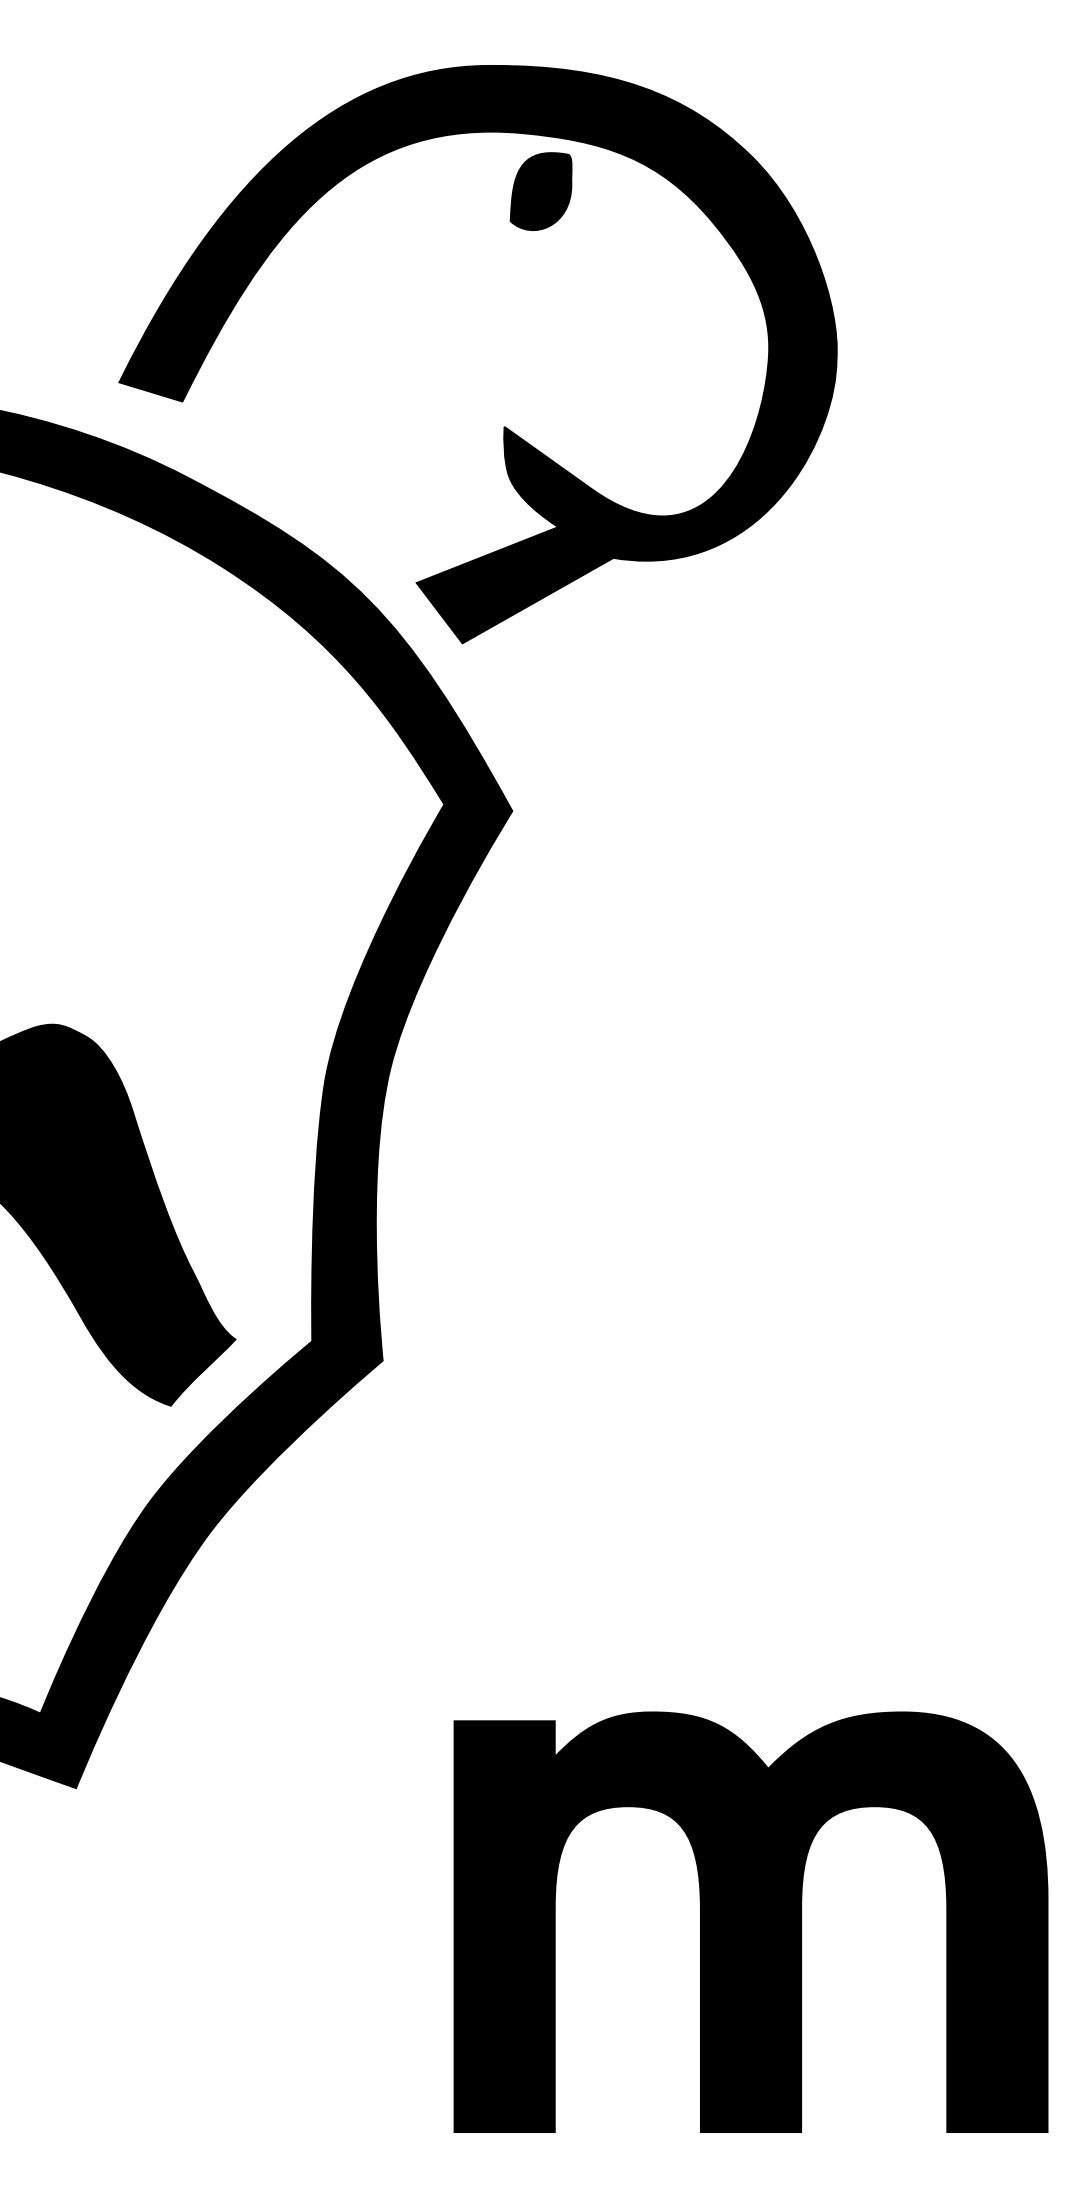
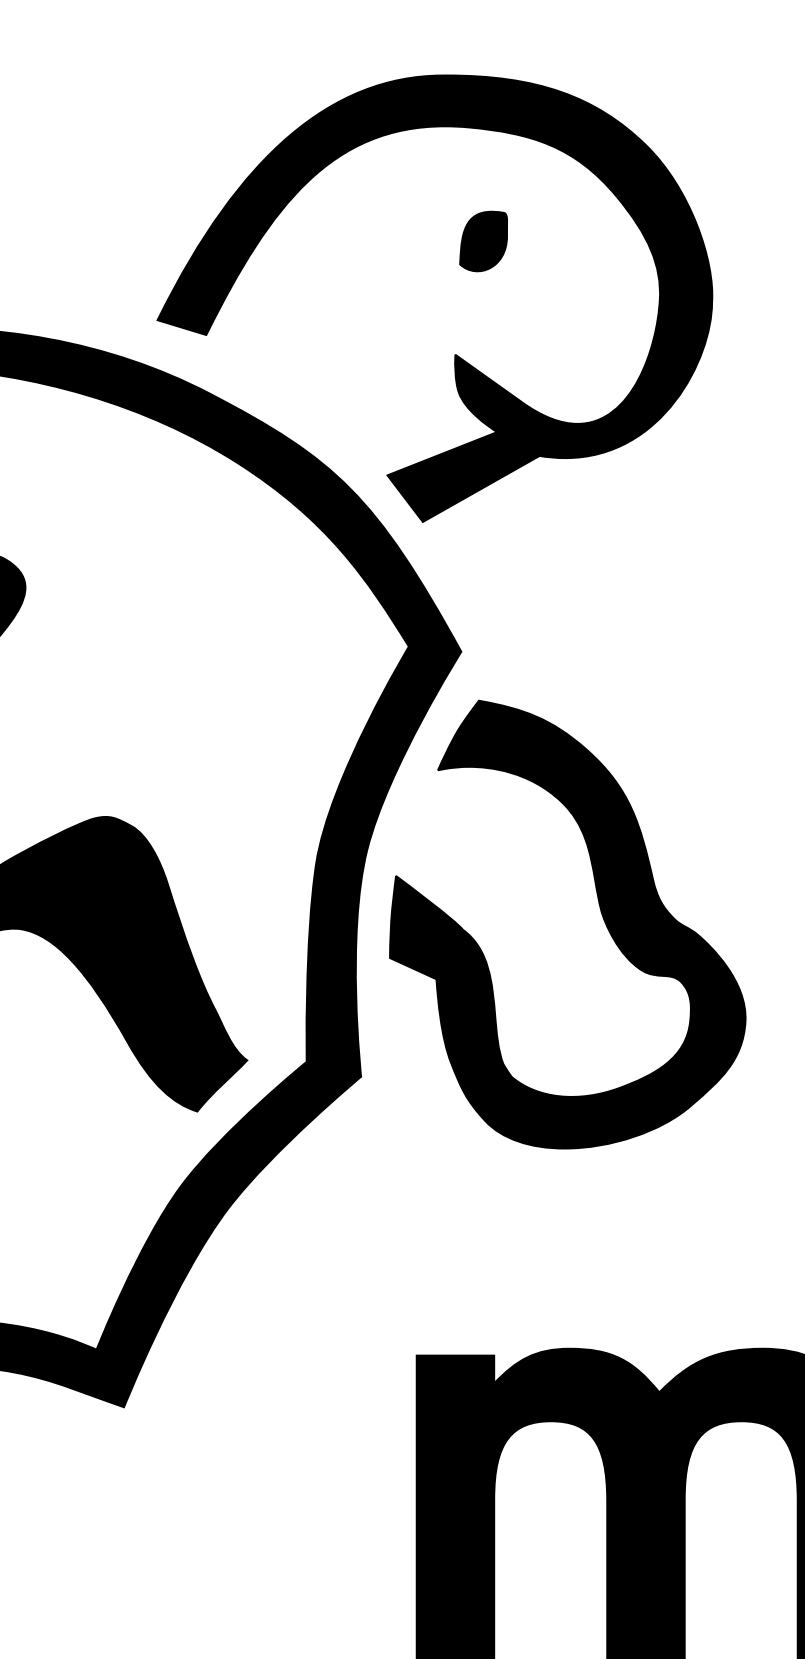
part: (540, 191) -> (483, 241), moved
part: (692, 1147) -> (600, 911), added

